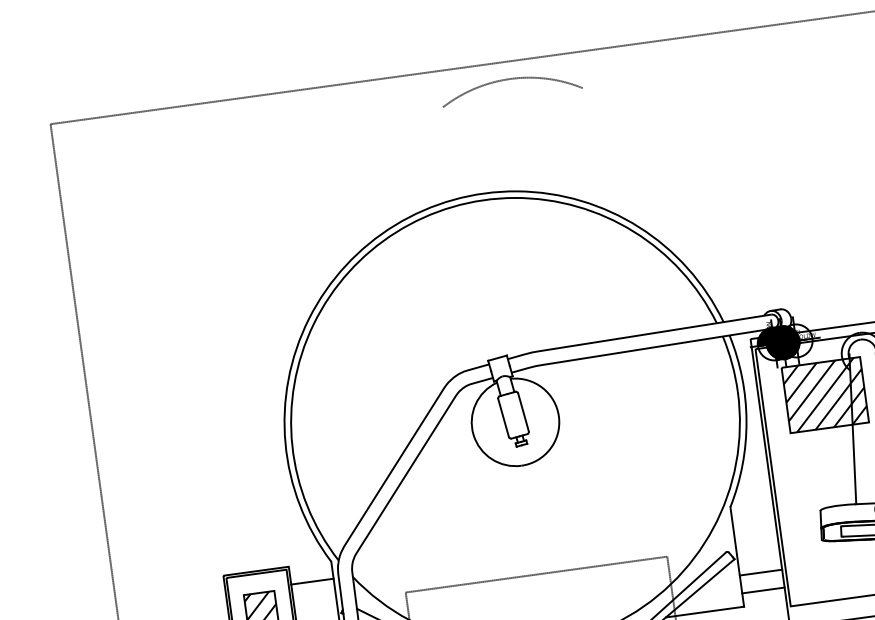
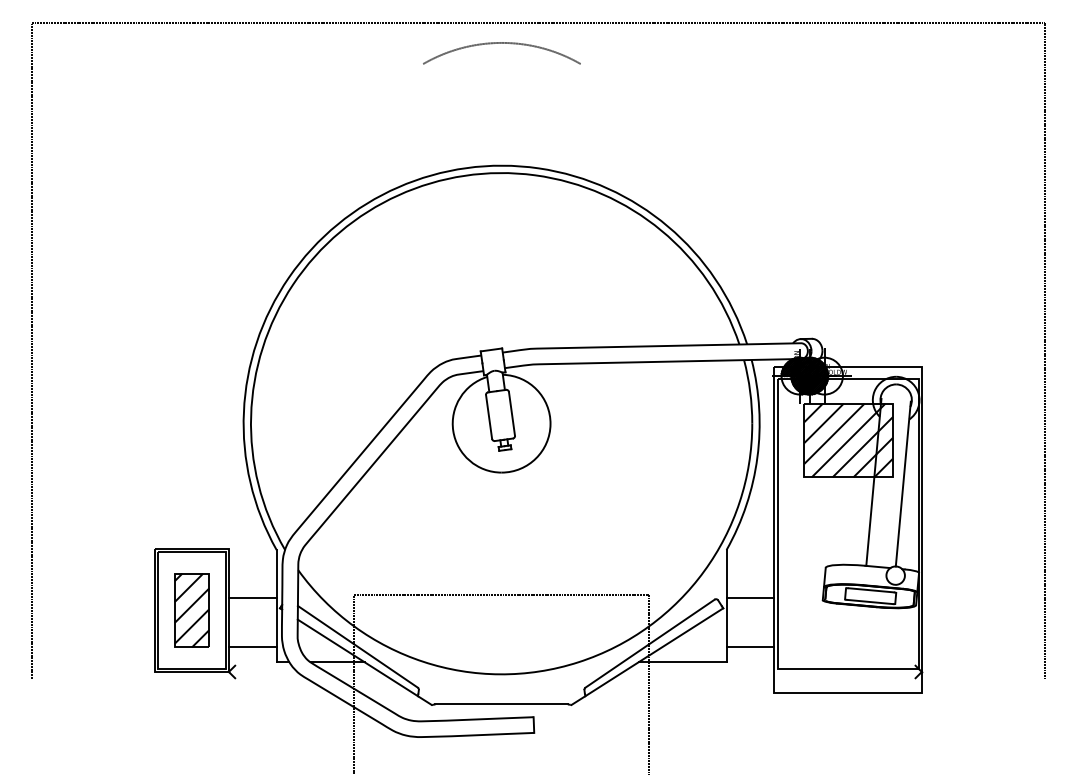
arc: (510, 79) -> (501, 43), moved
line: (761, 572) -> (750, 598), moved
line: (312, 581) -> (252, 598), moved

